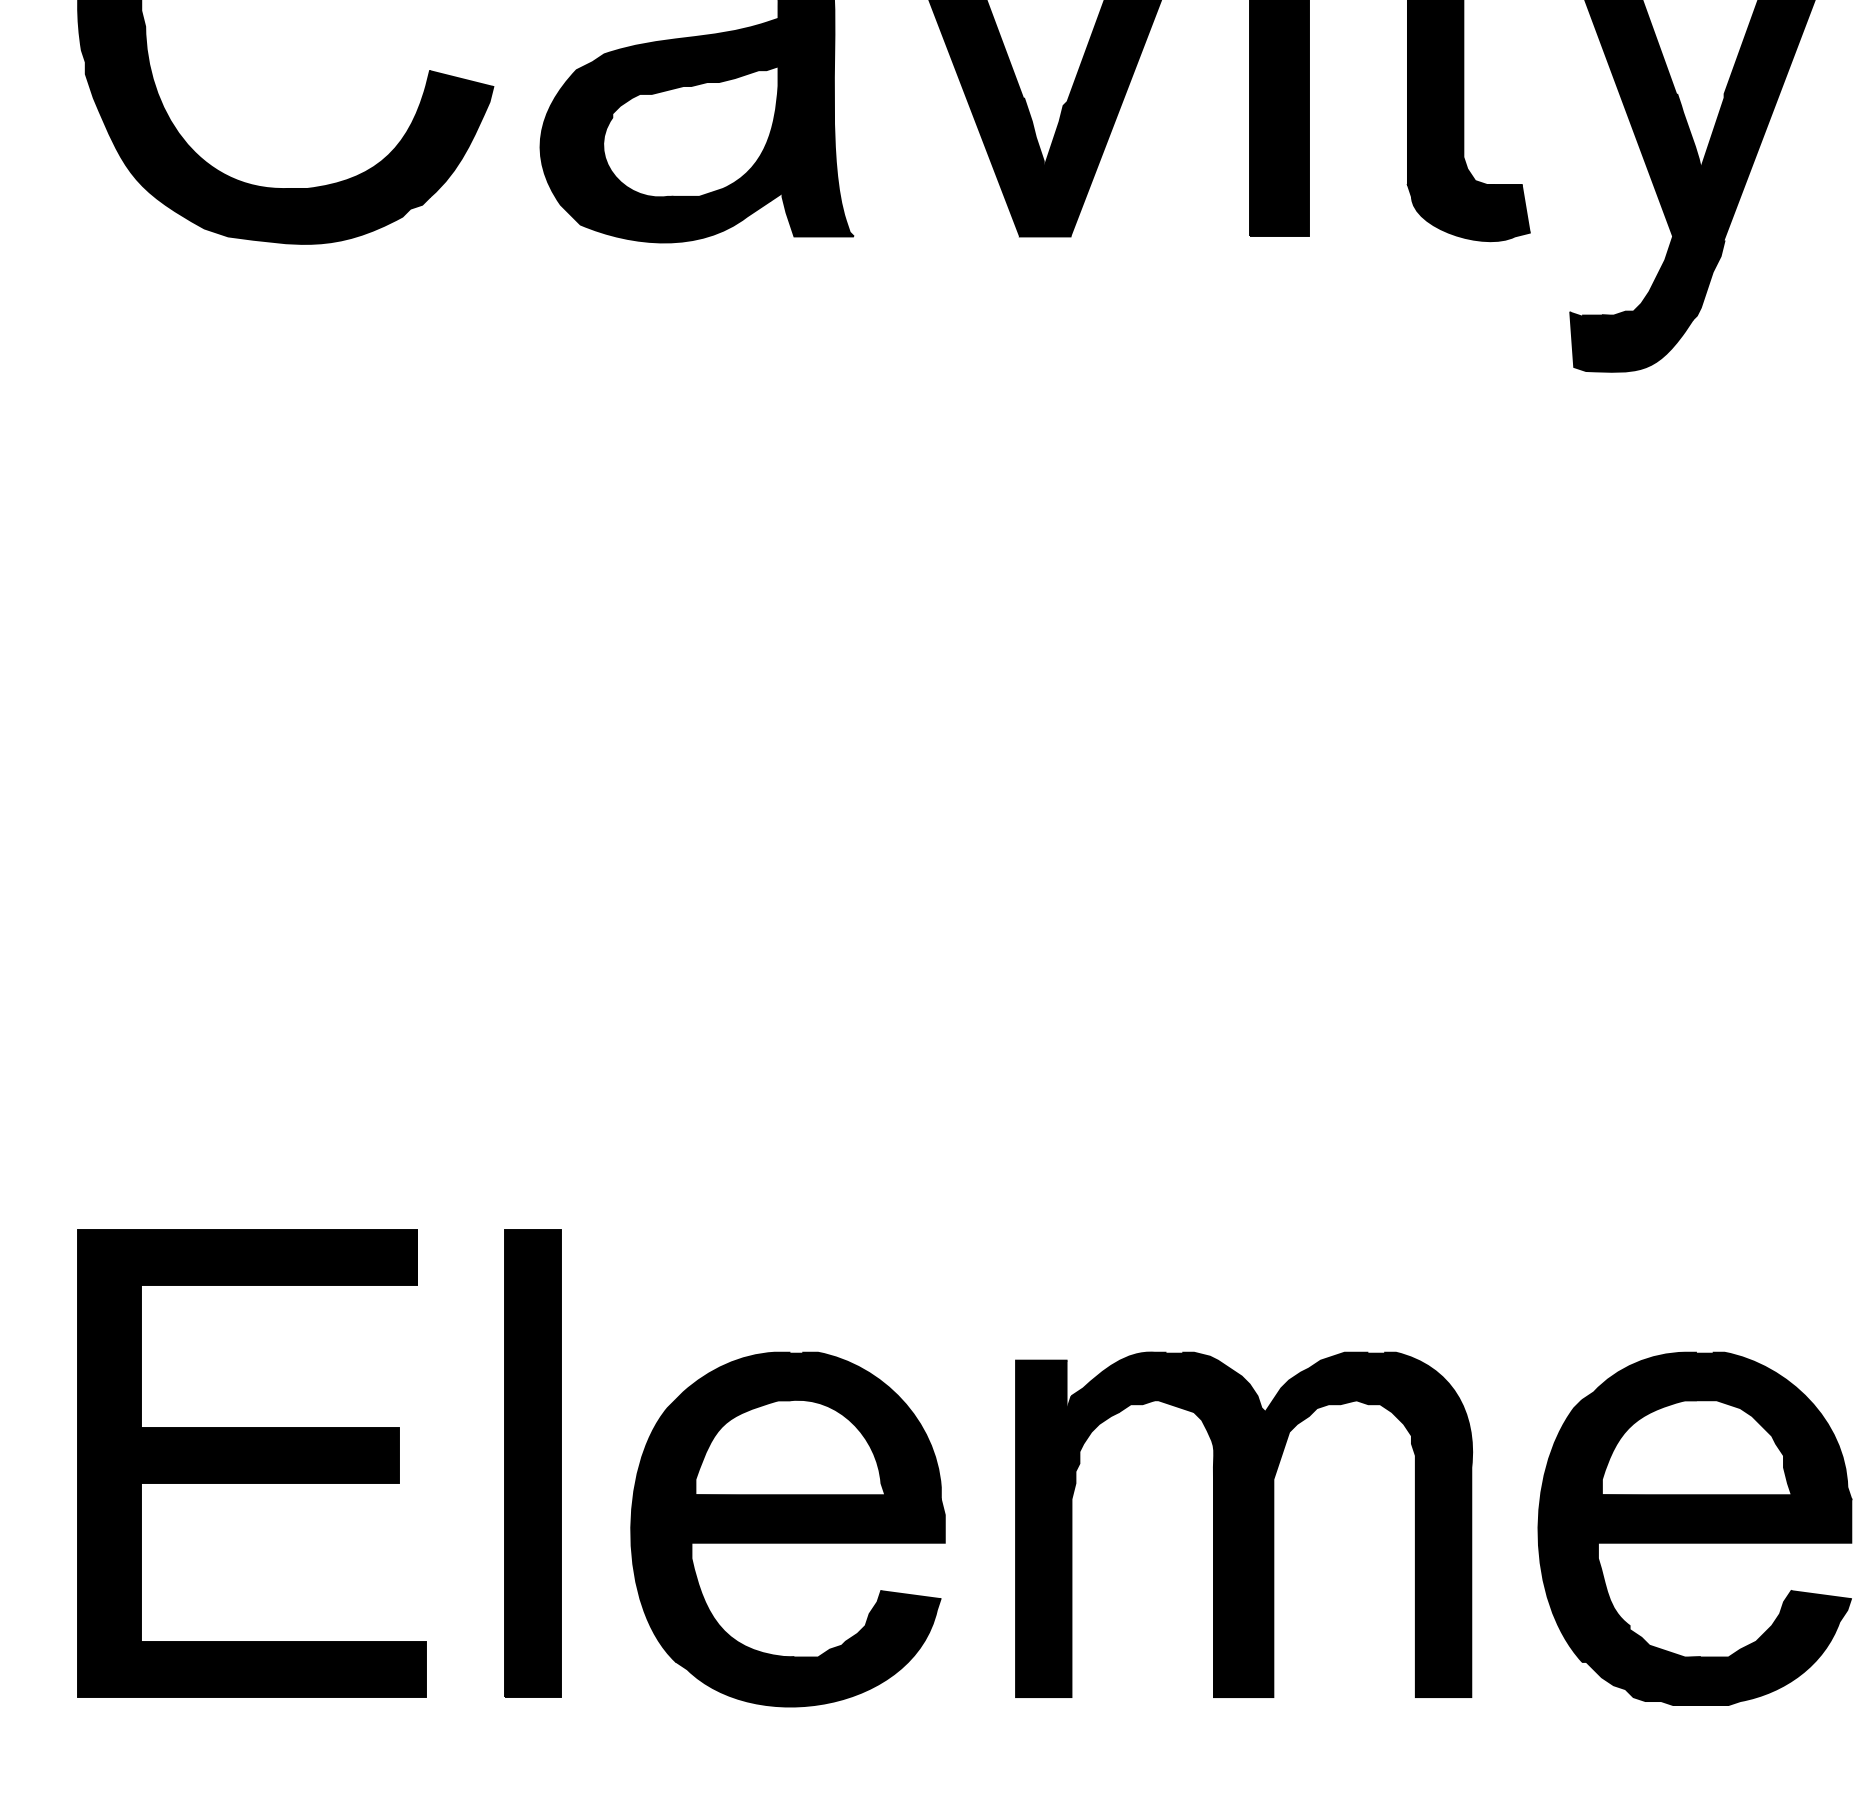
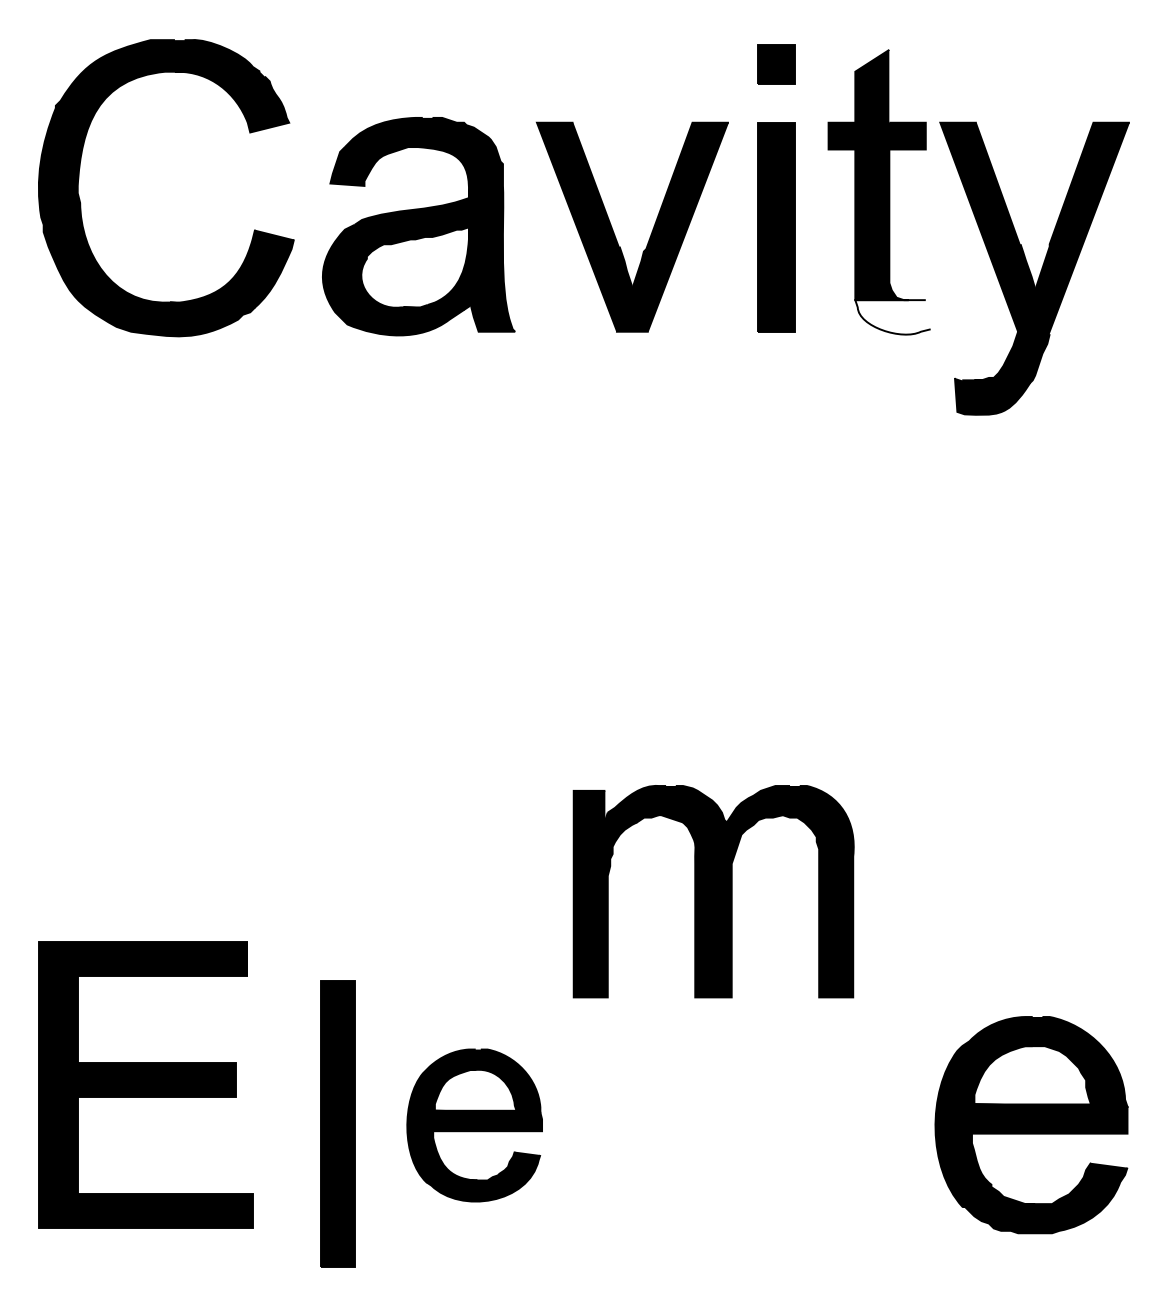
fill: (1468, 213) -> (892, 317), removed
part: (531, 1462) -> (337, 1123), moved
part: (1243, 1524) -> (713, 891), moved
part: (787, 1529) -> (474, 1125), size x0.7

